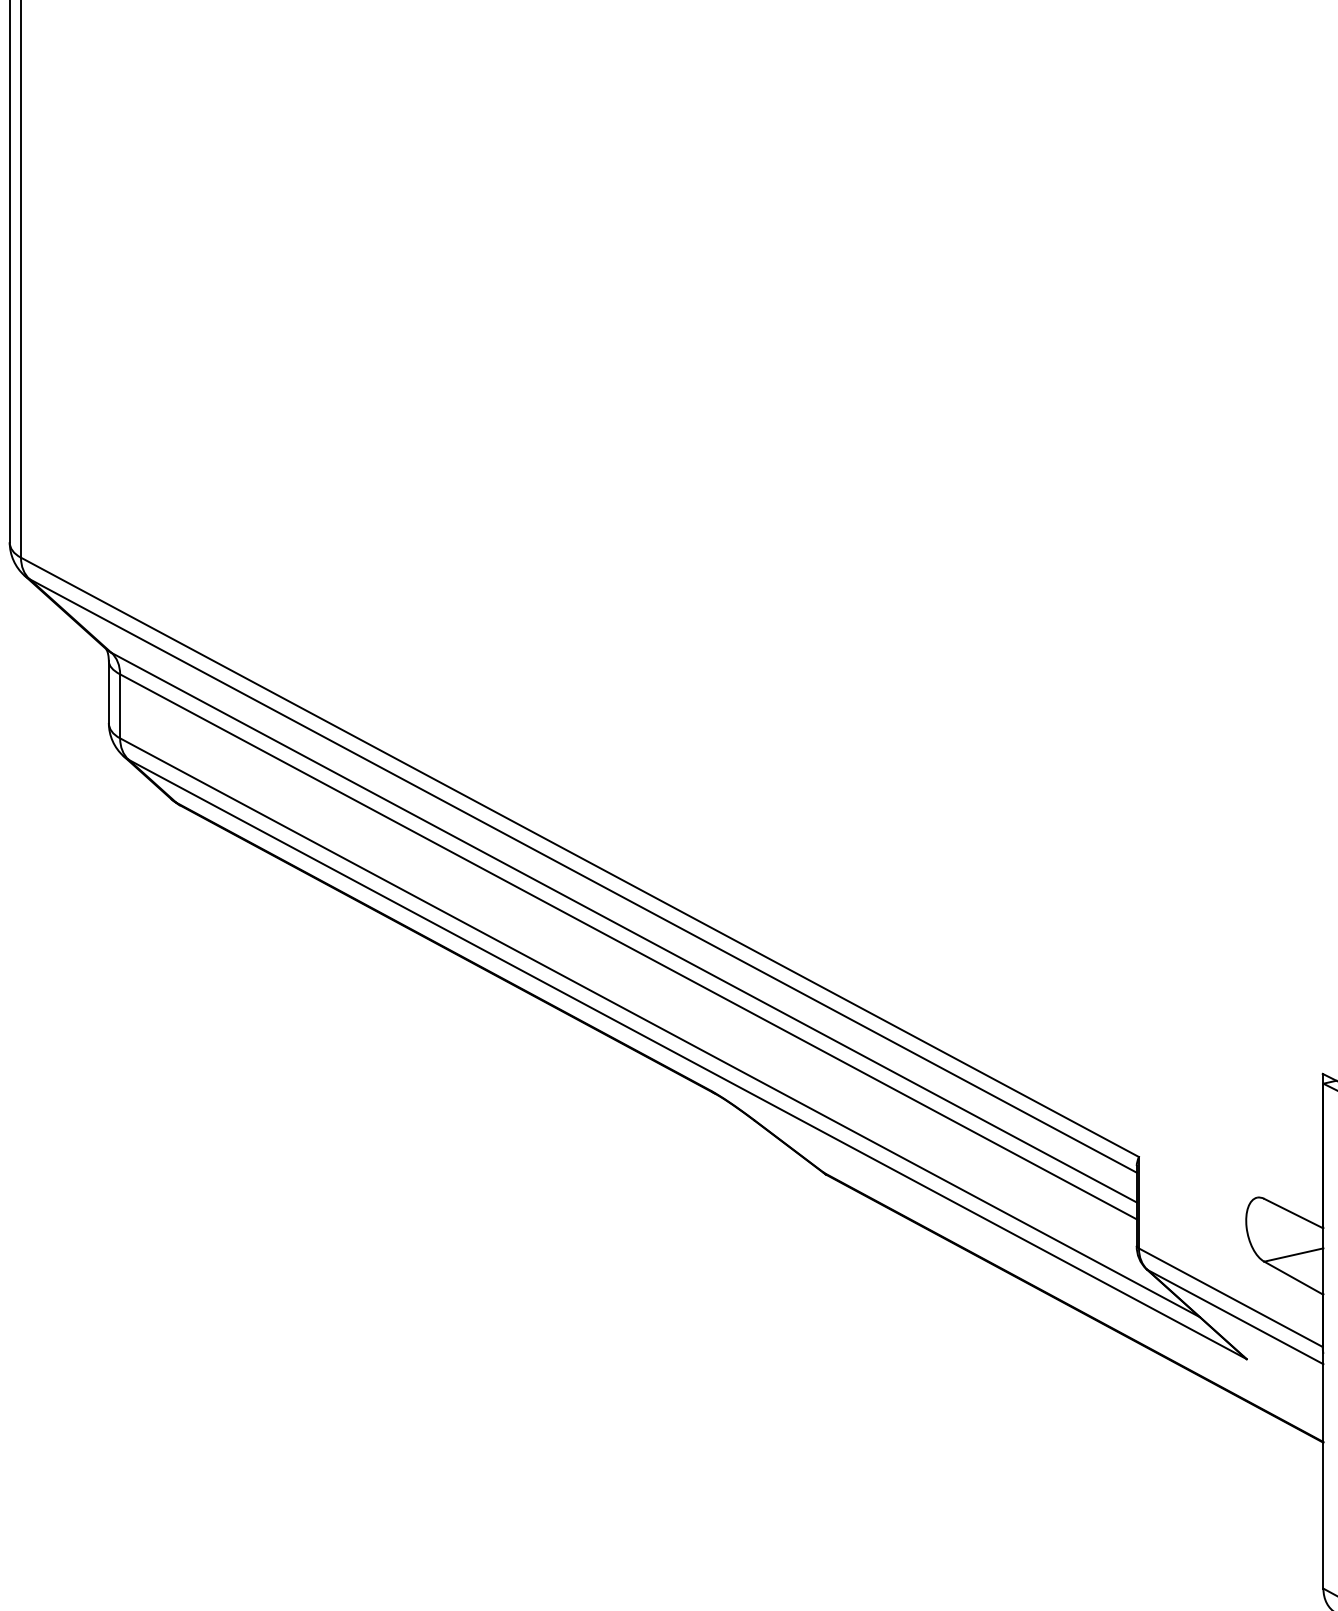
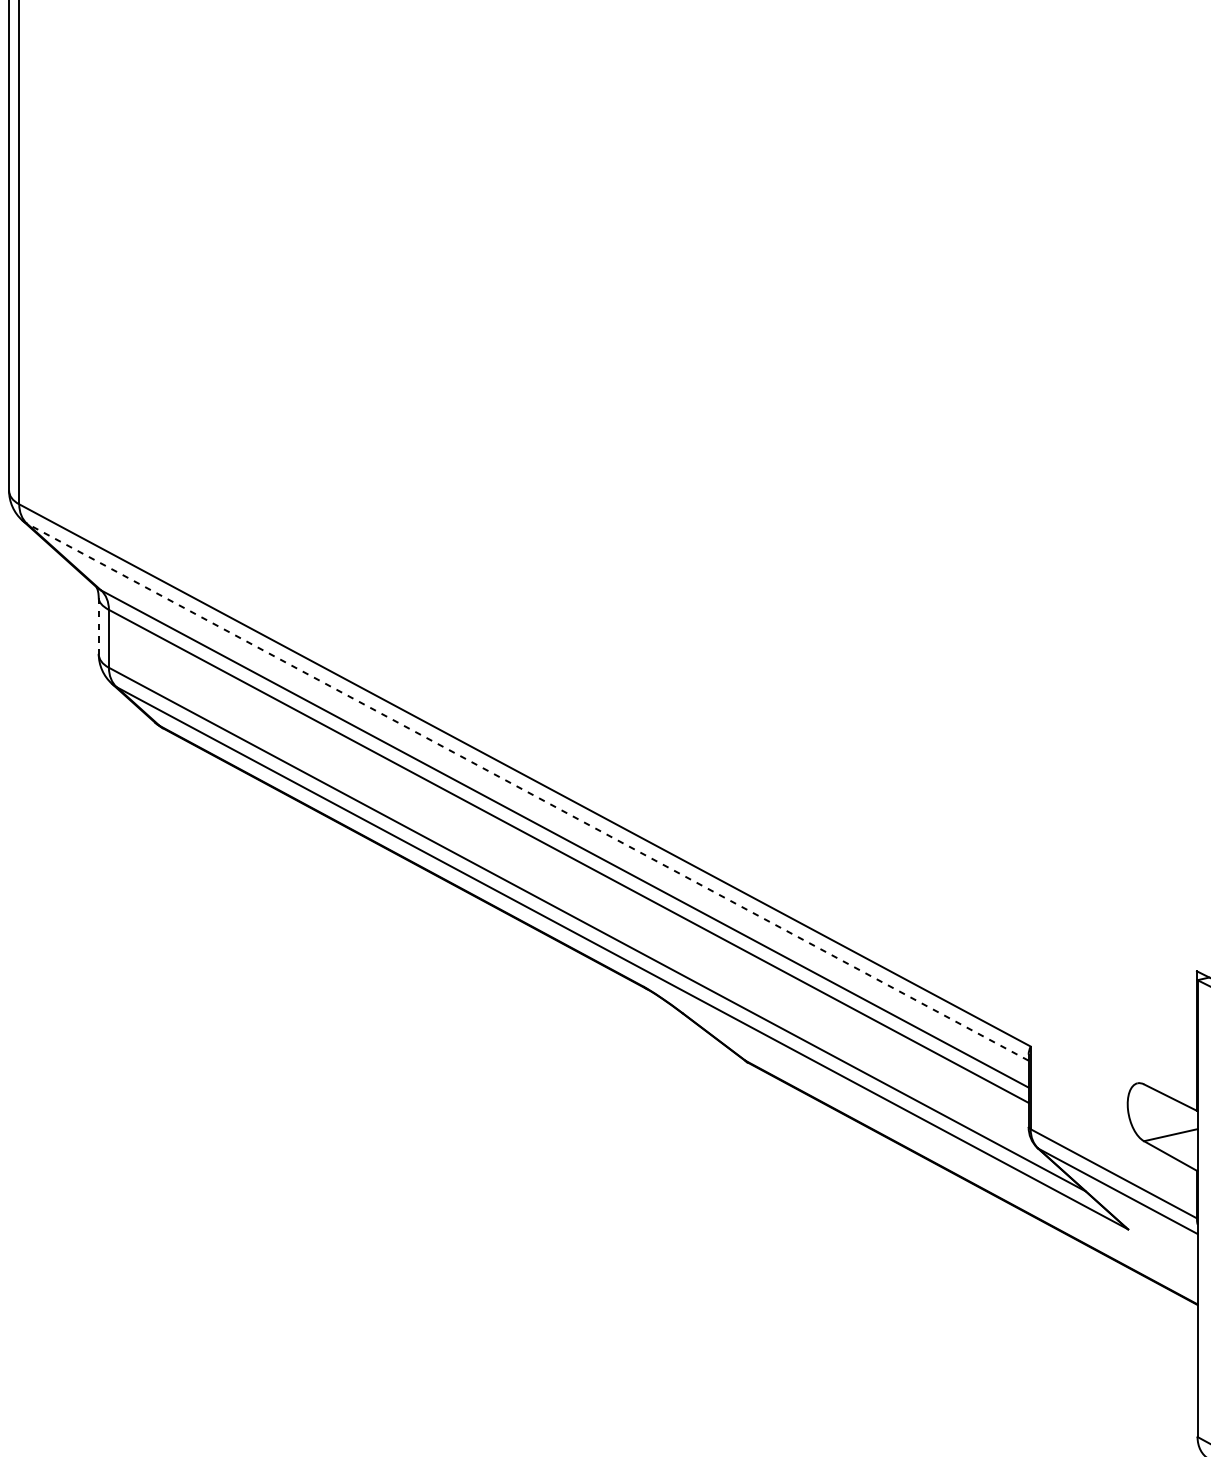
line: (108, 692) -> (98, 626), solid -> dashed
line: (582, 875) -> (527, 791), solid -> dashed

